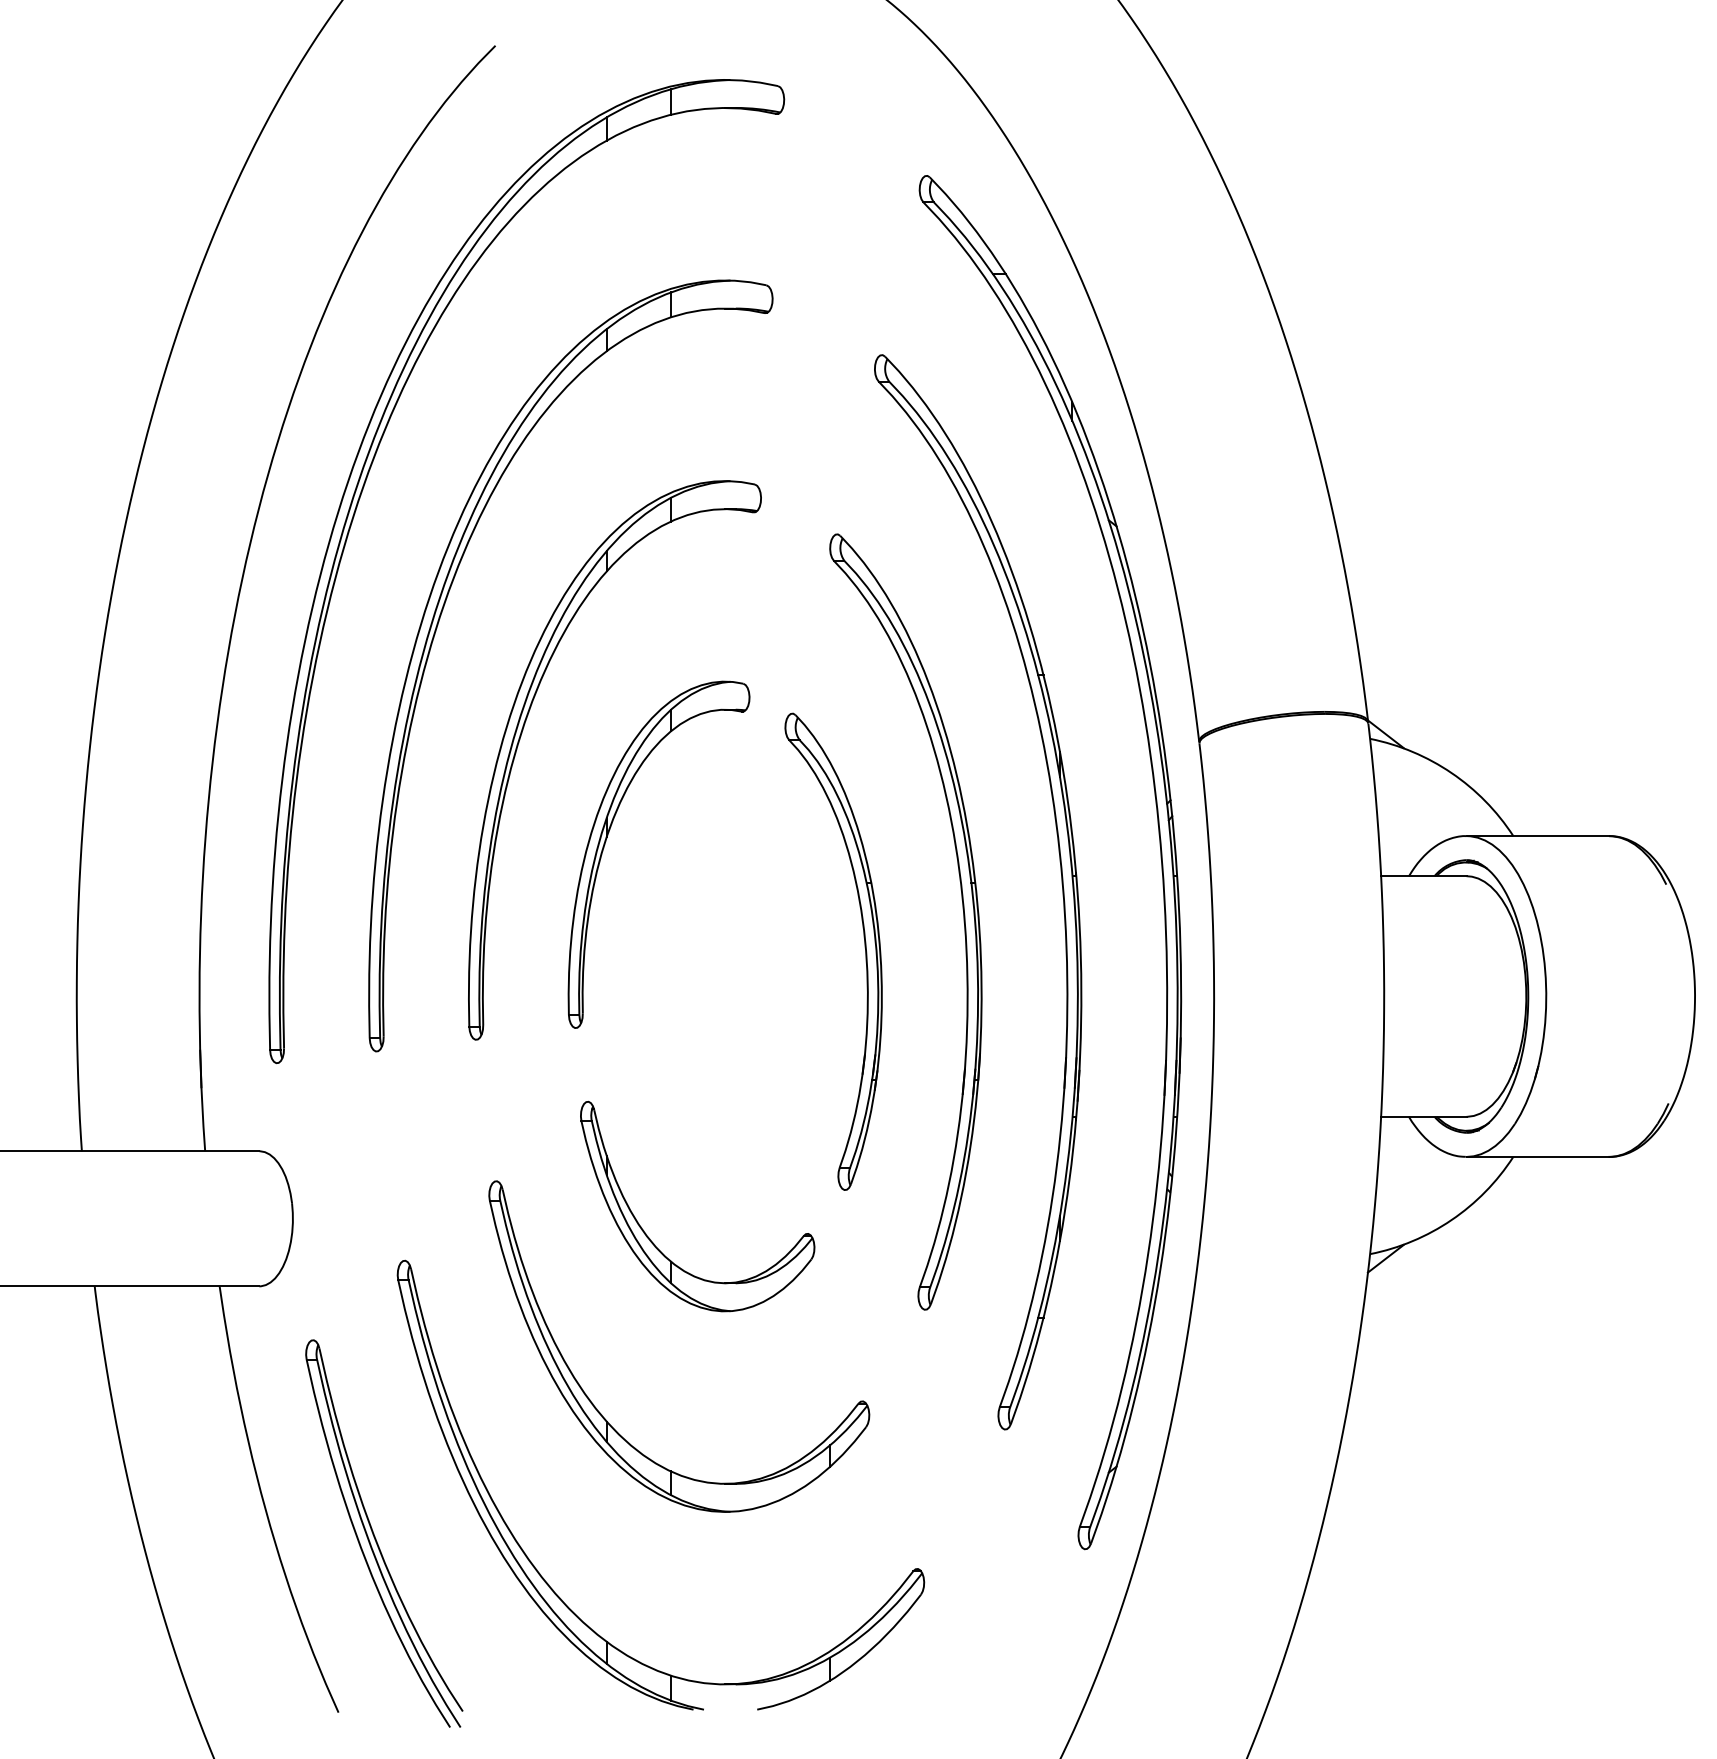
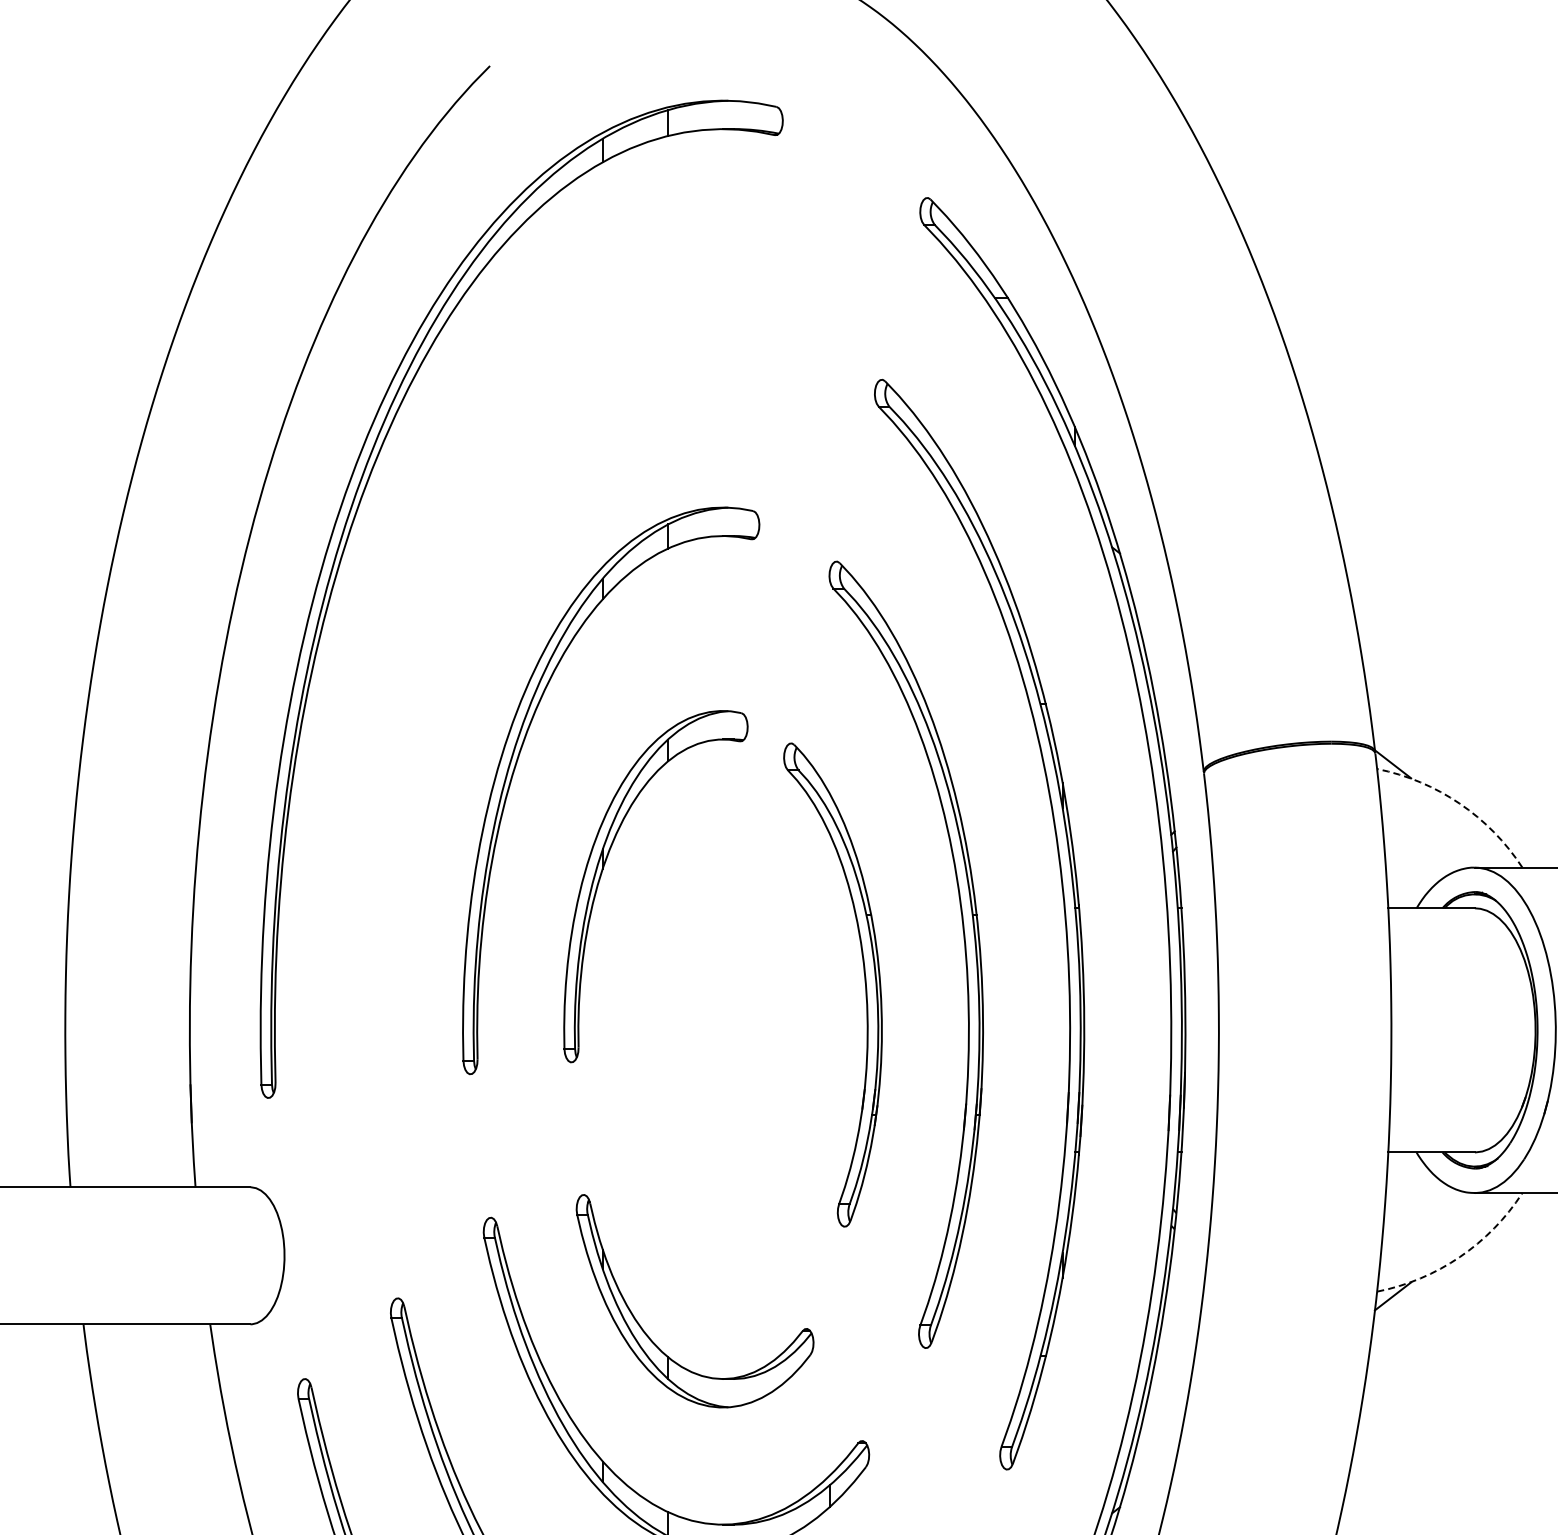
part: (439, 622) -> (433, 650), removed
arc: (1451, 773) -> (1459, 804), solid -> dashed
arc: (1451, 1220) -> (1459, 1257), solid -> dashed
part: (654, 1243) -> (651, 1338), moved

